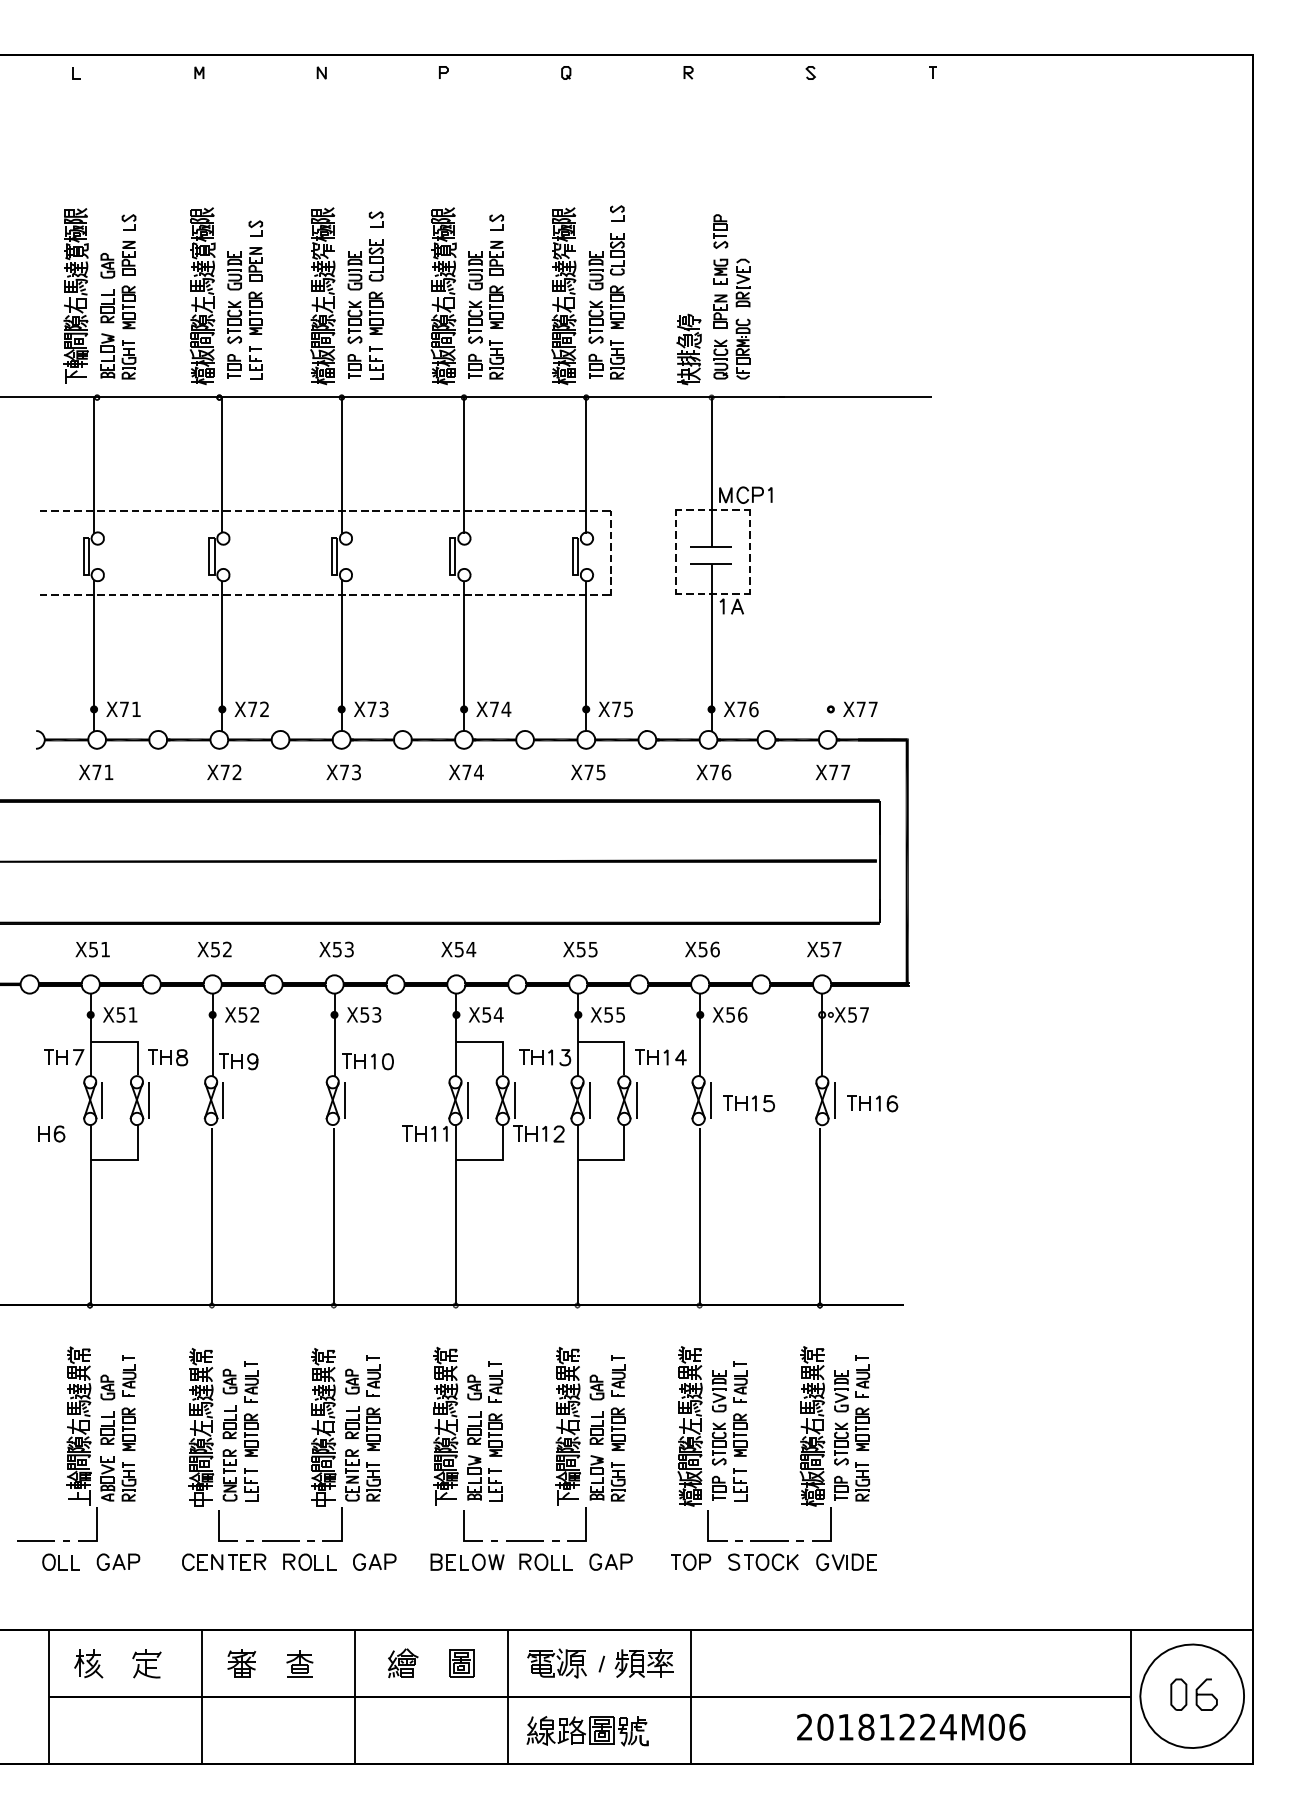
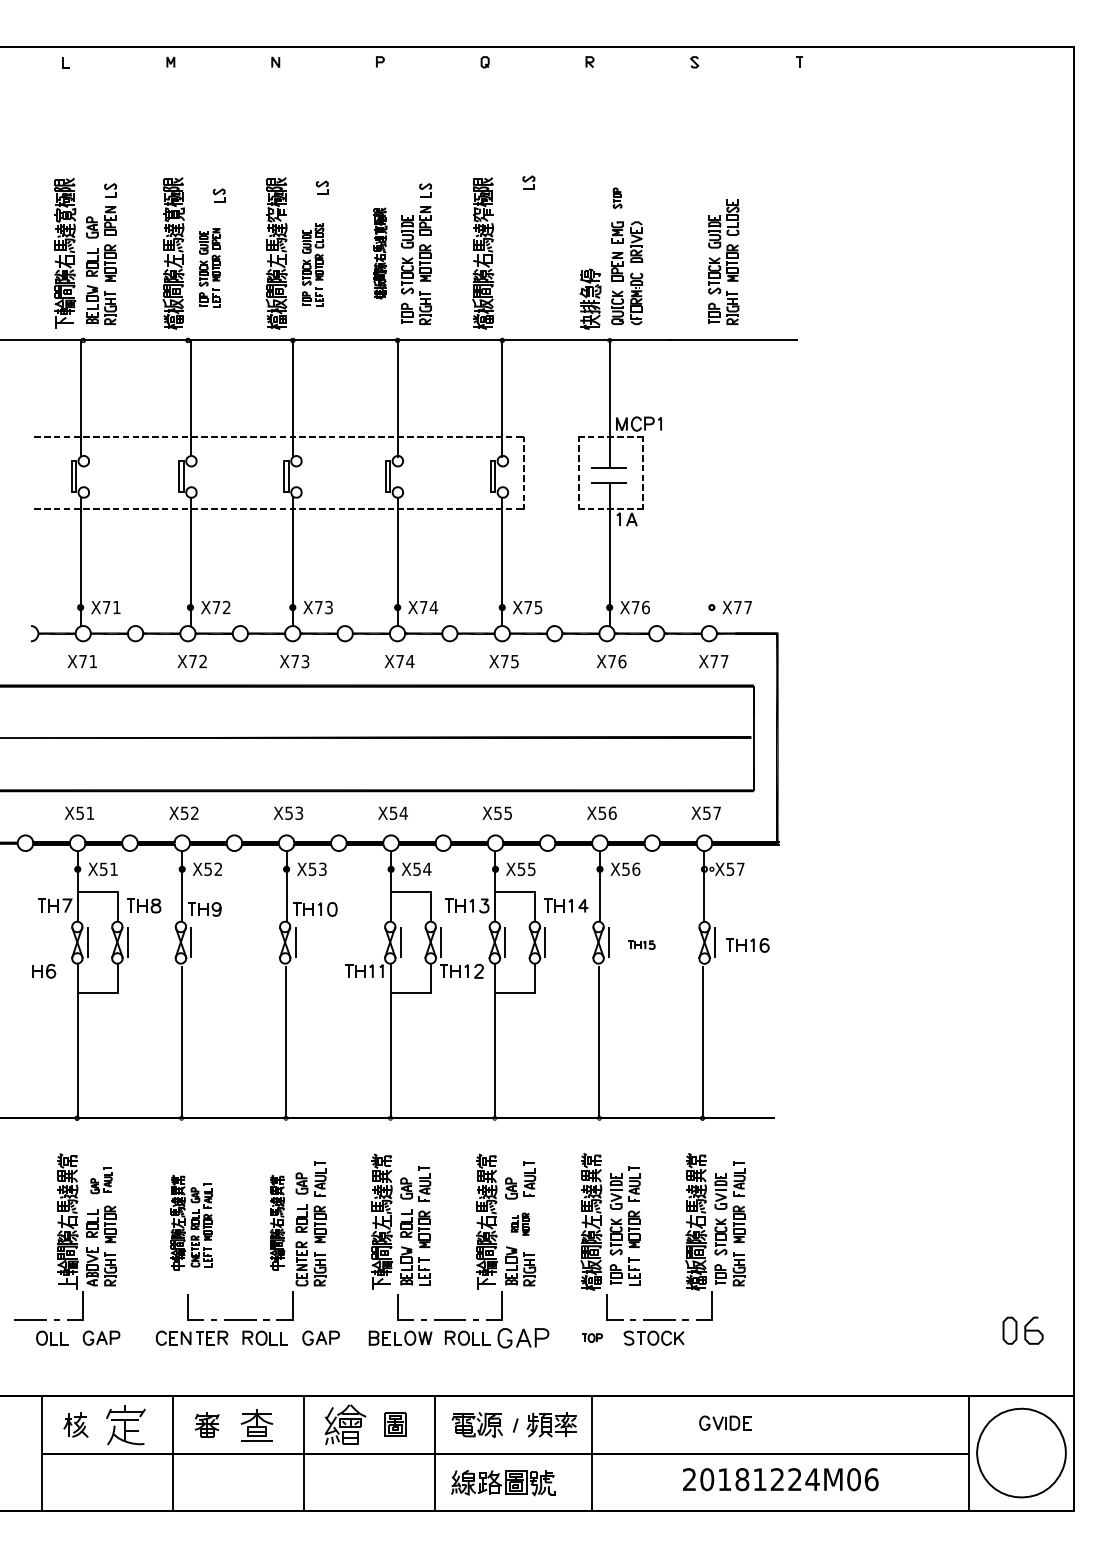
part: (720, 231) -> (617, 198), size x0.7
part: (444, 296) -> (380, 253), size x0.6
part: (606, 305) -> (723, 261), moved
part: (364, 308) -> (312, 264), size x0.7
part: (244, 312) -> (209, 267), size x0.7
part: (748, 1102) -> (641, 944), size x0.6
part: (118, 1378) -> (101, 1180), size x0.7
part: (223, 1427) -> (191, 1222), size x0.7
part: (323, 1427) -> (277, 1222), size x0.7
part: (607, 1428) -> (520, 1223), size x0.6
part: (610, 1561) -> (523, 1337), size x1.4
part: (691, 1561) -> (592, 1337), size x0.6
part: (846, 1561) -> (725, 1422), moved
part: (146, 1662) -> (125, 1424), size x1.6
part: (299, 1662) -> (256, 1424), size x1.4
part: (403, 1662) -> (345, 1424), size x1.6
part: (1193, 1694) -> (1022, 1330), moved

